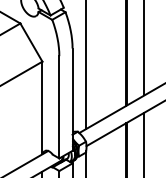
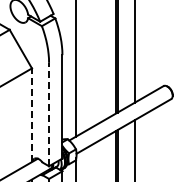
line: (59, 107) -> (49, 114), solid -> dashed
line: (41, 108) -> (31, 115), solid -> dashed

